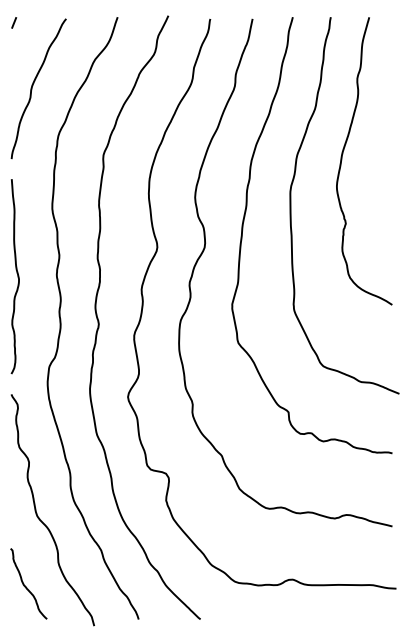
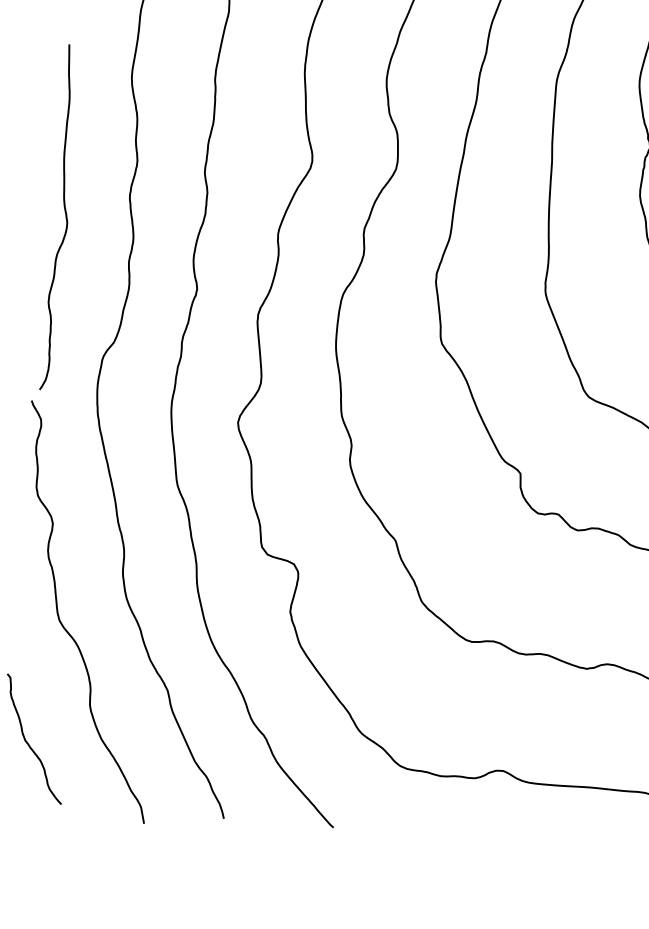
curve: (17, 276) -> (65, 217), moved

